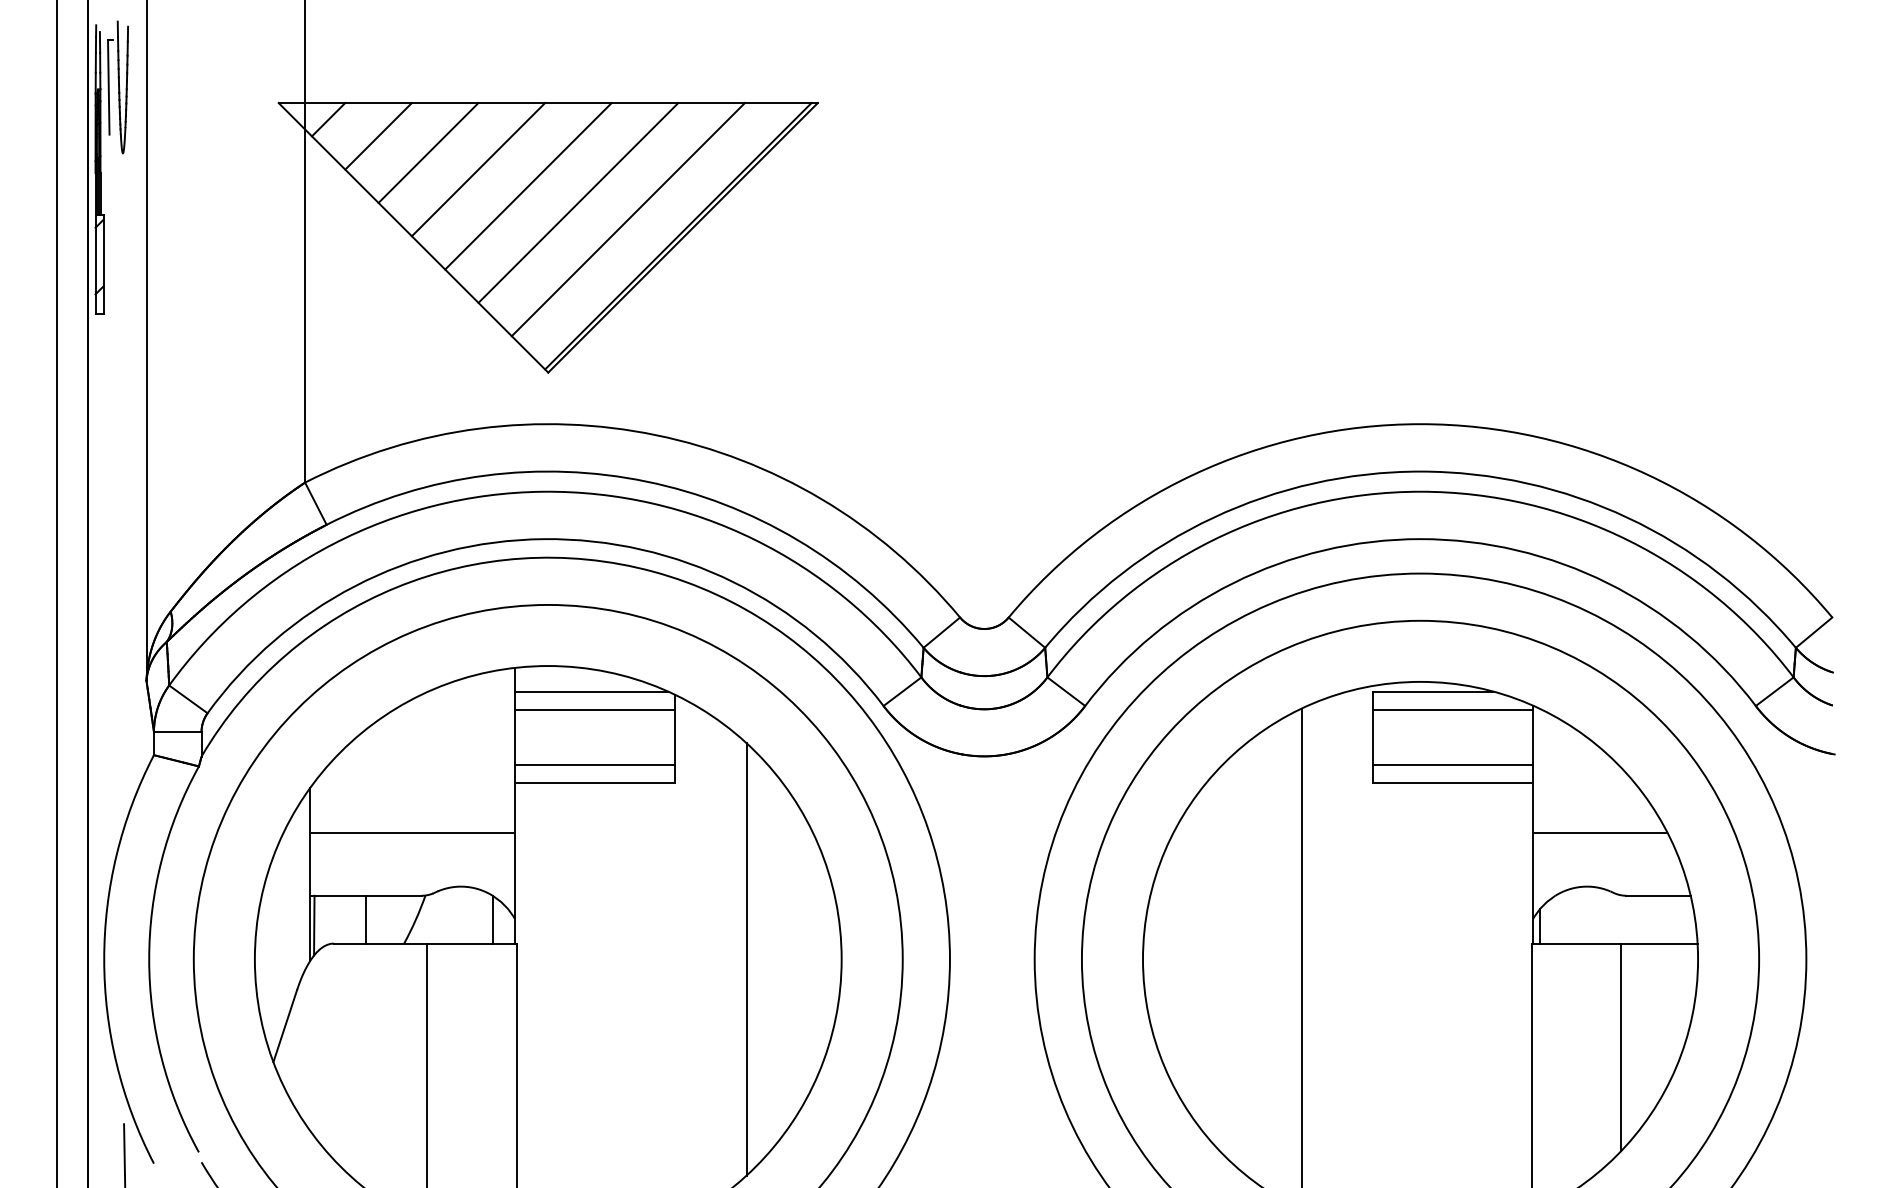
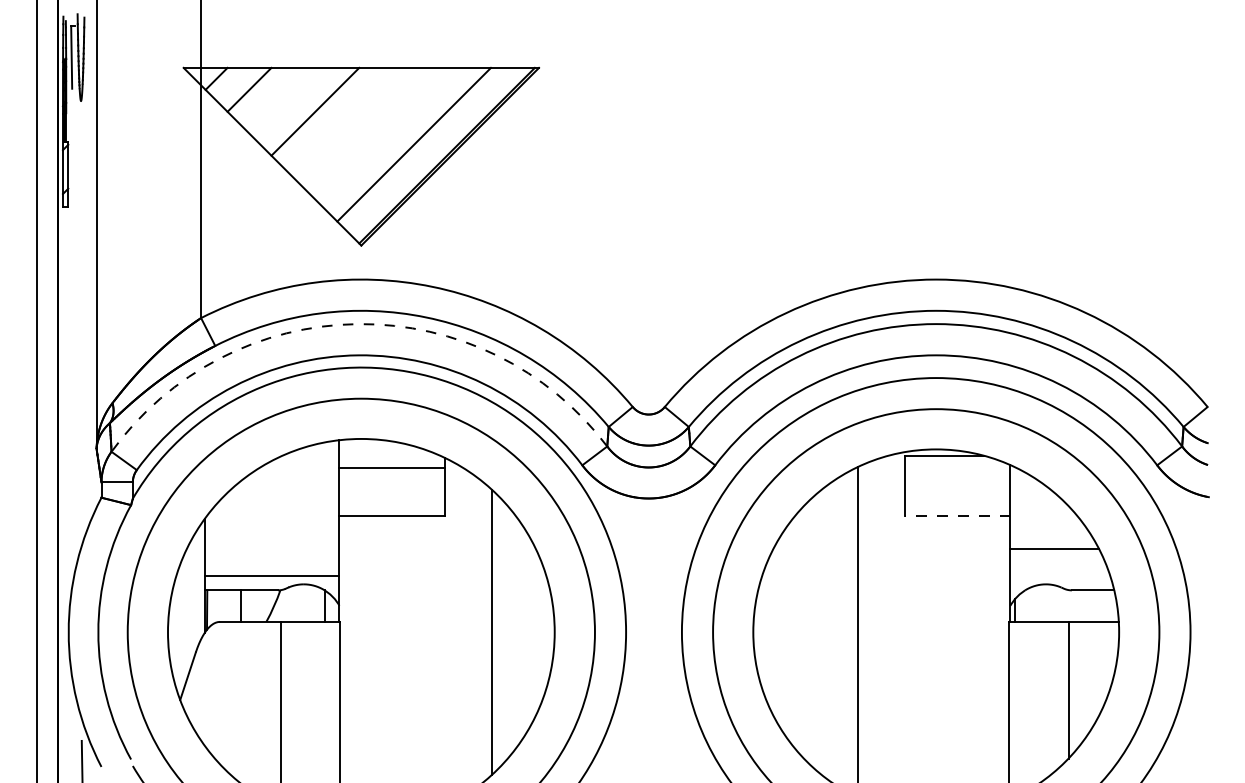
line: (428, 152) -> (282, 100), removed
line: (528, 185) -> (348, 122), removed
line: (578, 202) -> (381, 133), removed
arc: (543, 492) -> (358, 324), solid -> dashed
line: (590, 691) -> (389, 455), removed
line: (1452, 709) -> (957, 467), removed
line: (594, 765) -> (391, 504), removed
line: (1452, 765) -> (957, 504), removed
line: (1452, 783) -> (957, 516), solid -> dashed
line: (411, 832) -> (271, 575), moved

